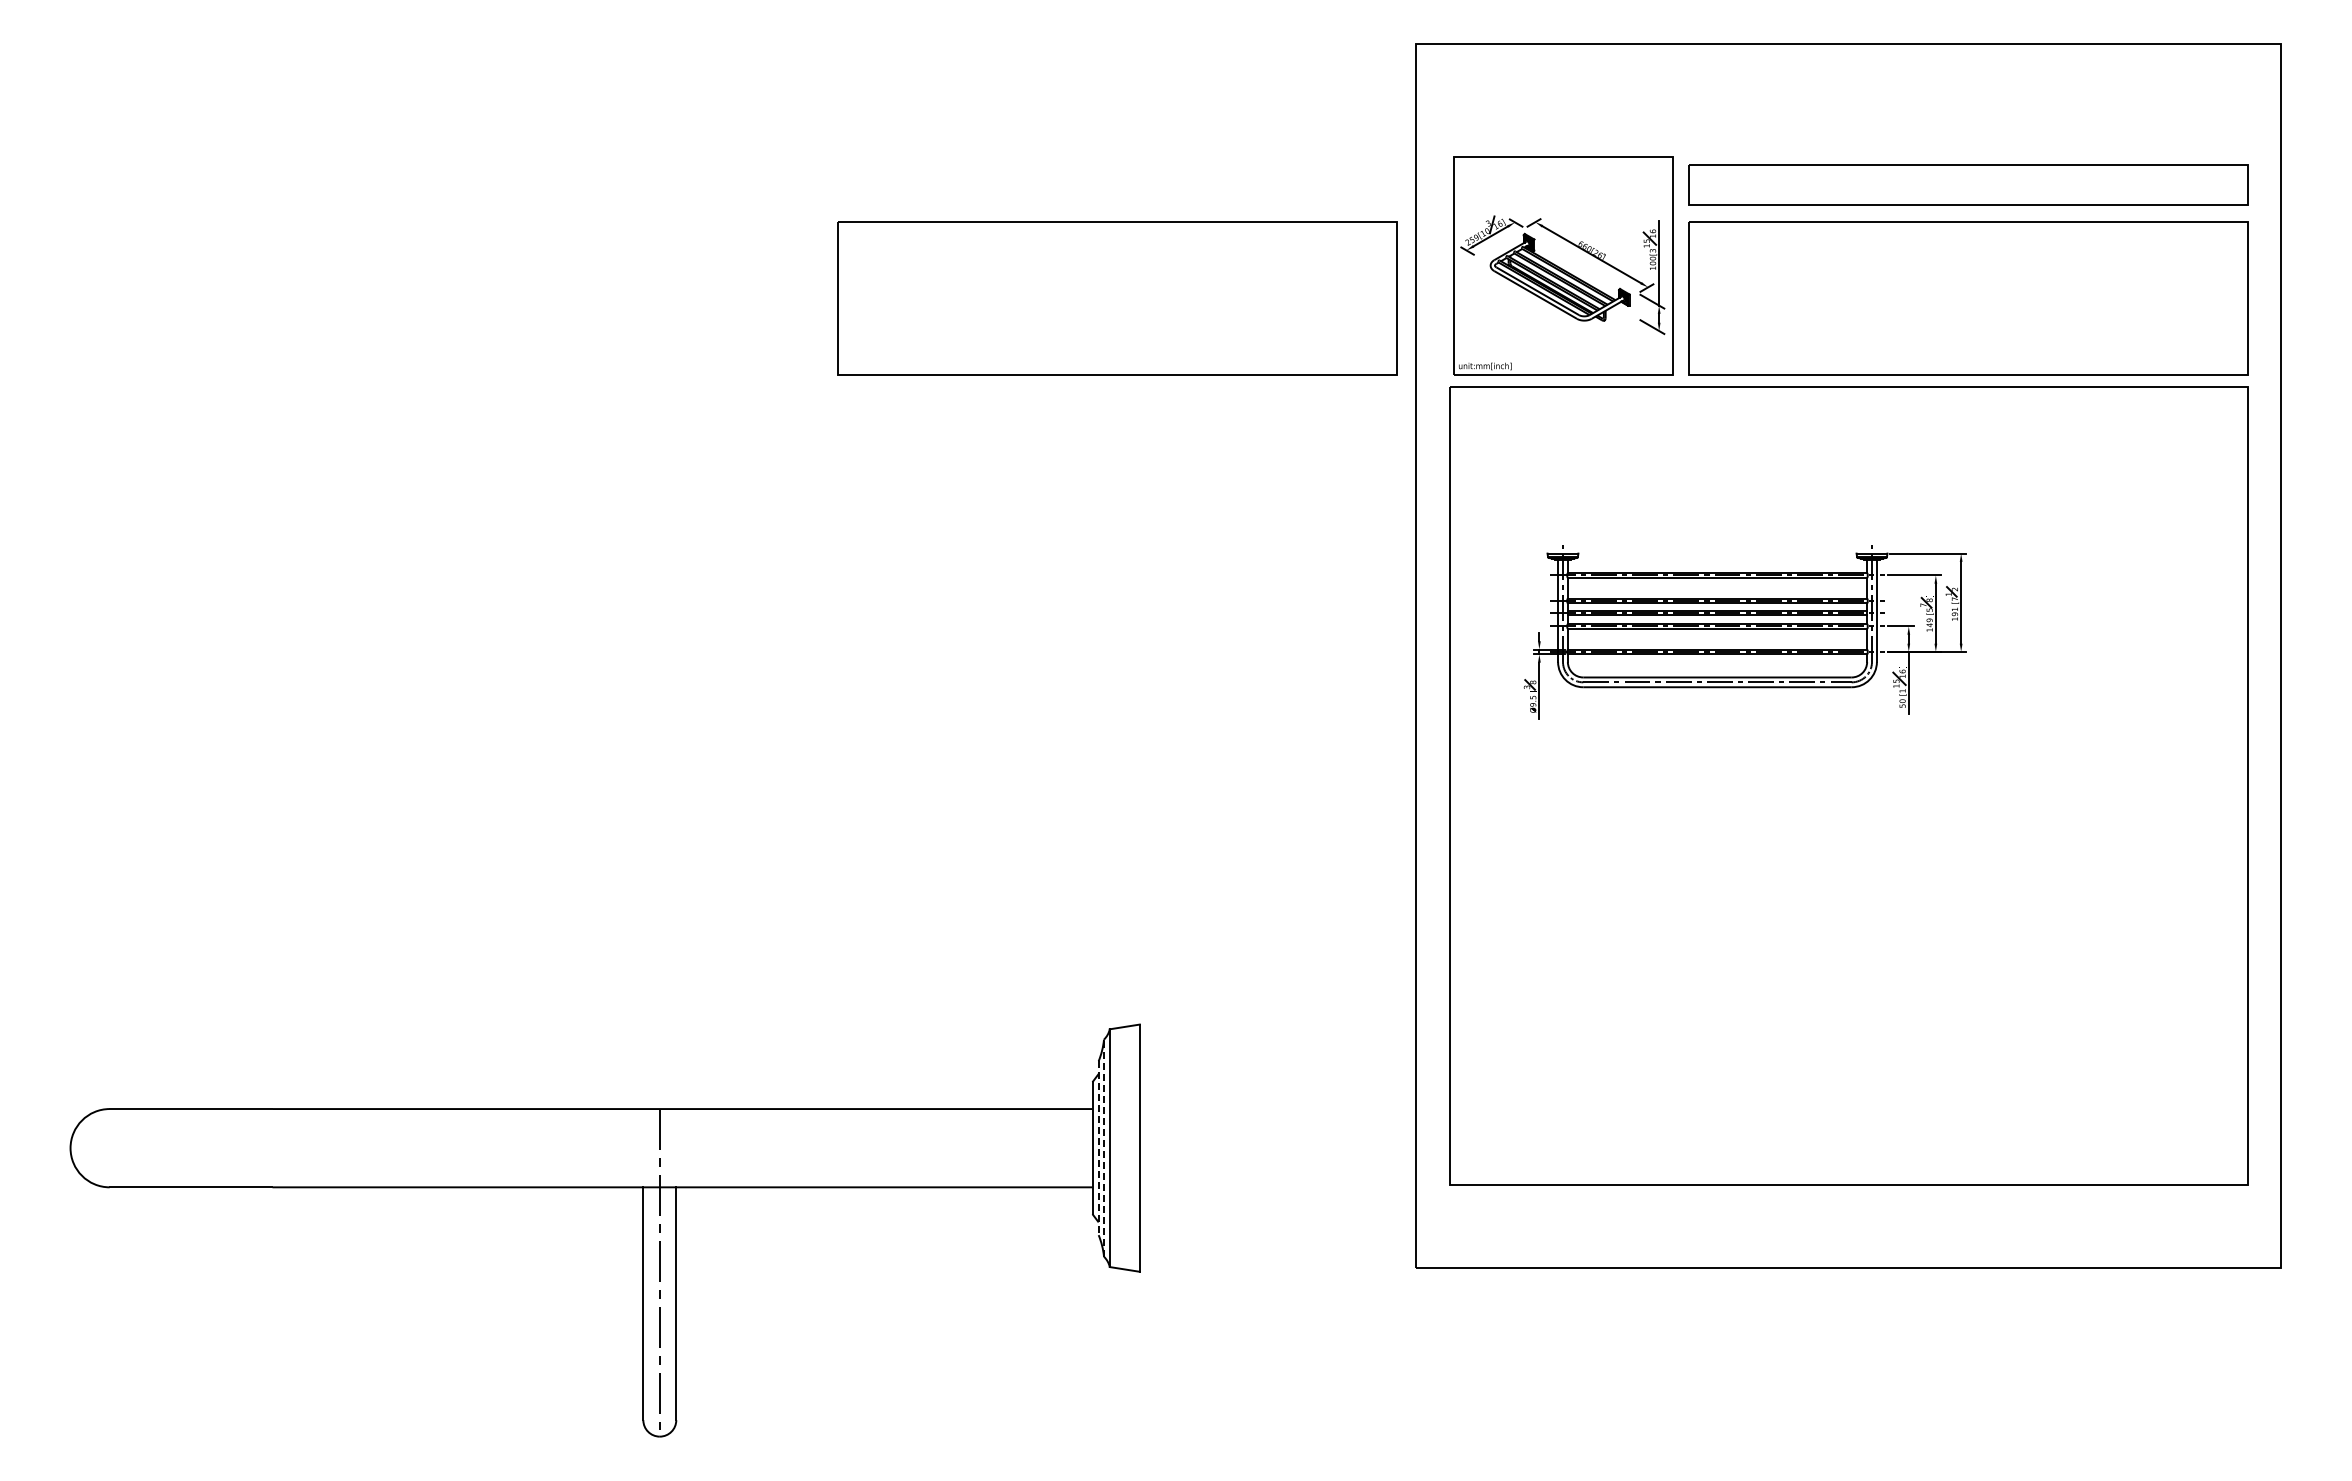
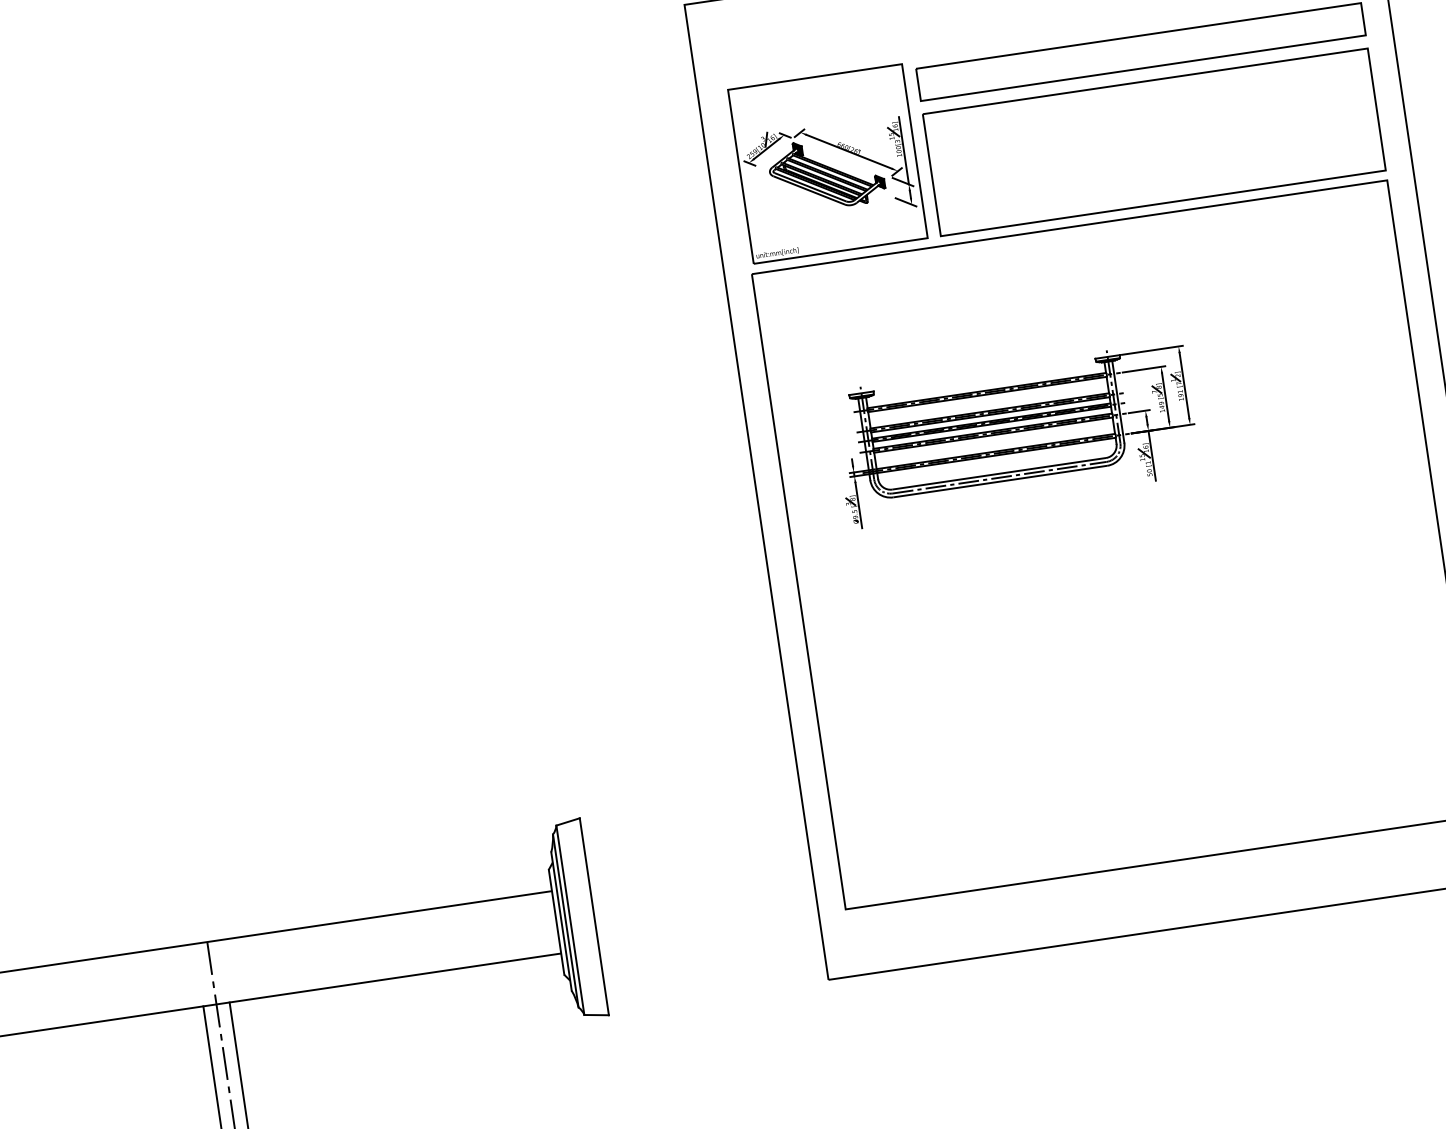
part: (1117, 298) -> (476, 242), removed
line: (1098, 1148) -> (561, 921), dashed -> solid
line: (1104, 1148) -> (566, 921), dashed -> solid

